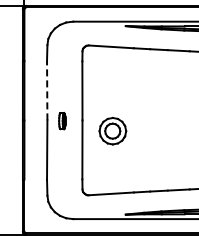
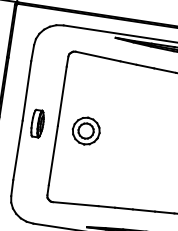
line: (47, 90) -> (27, 90), dashed -> solid
part: (62, 120) -> (37, 123), size x1.67
part: (112, 131) -> (85, 131), moved

